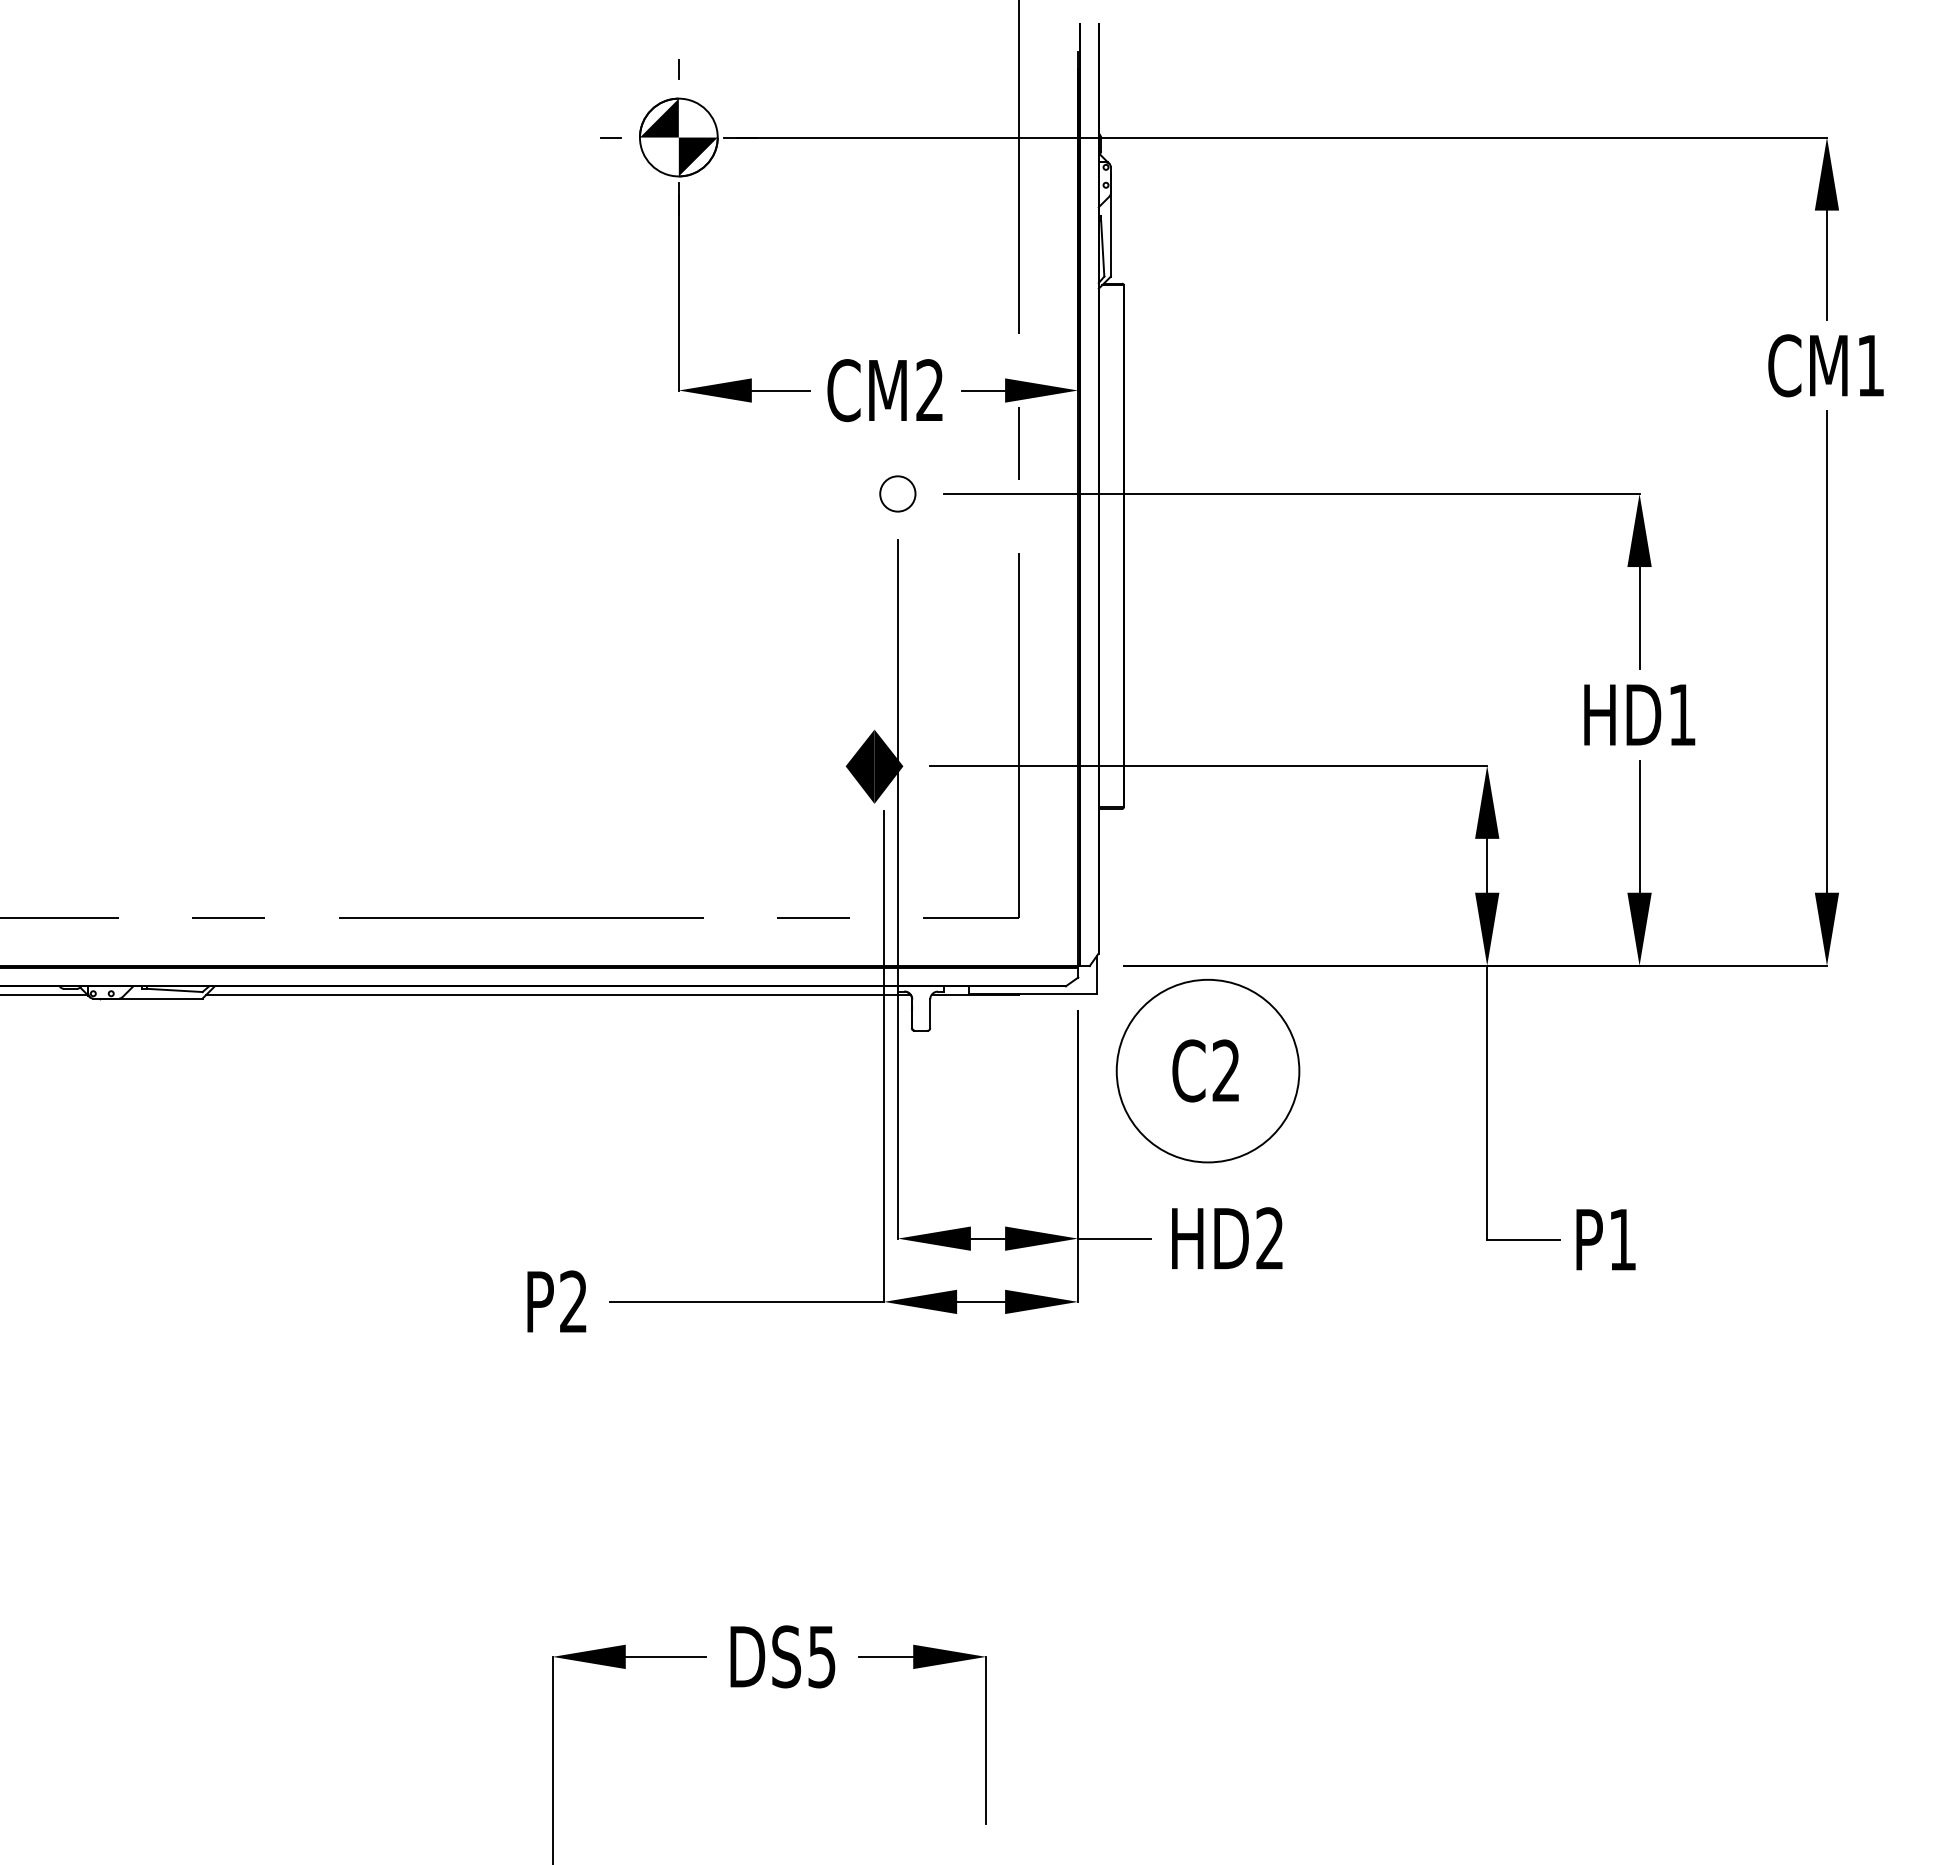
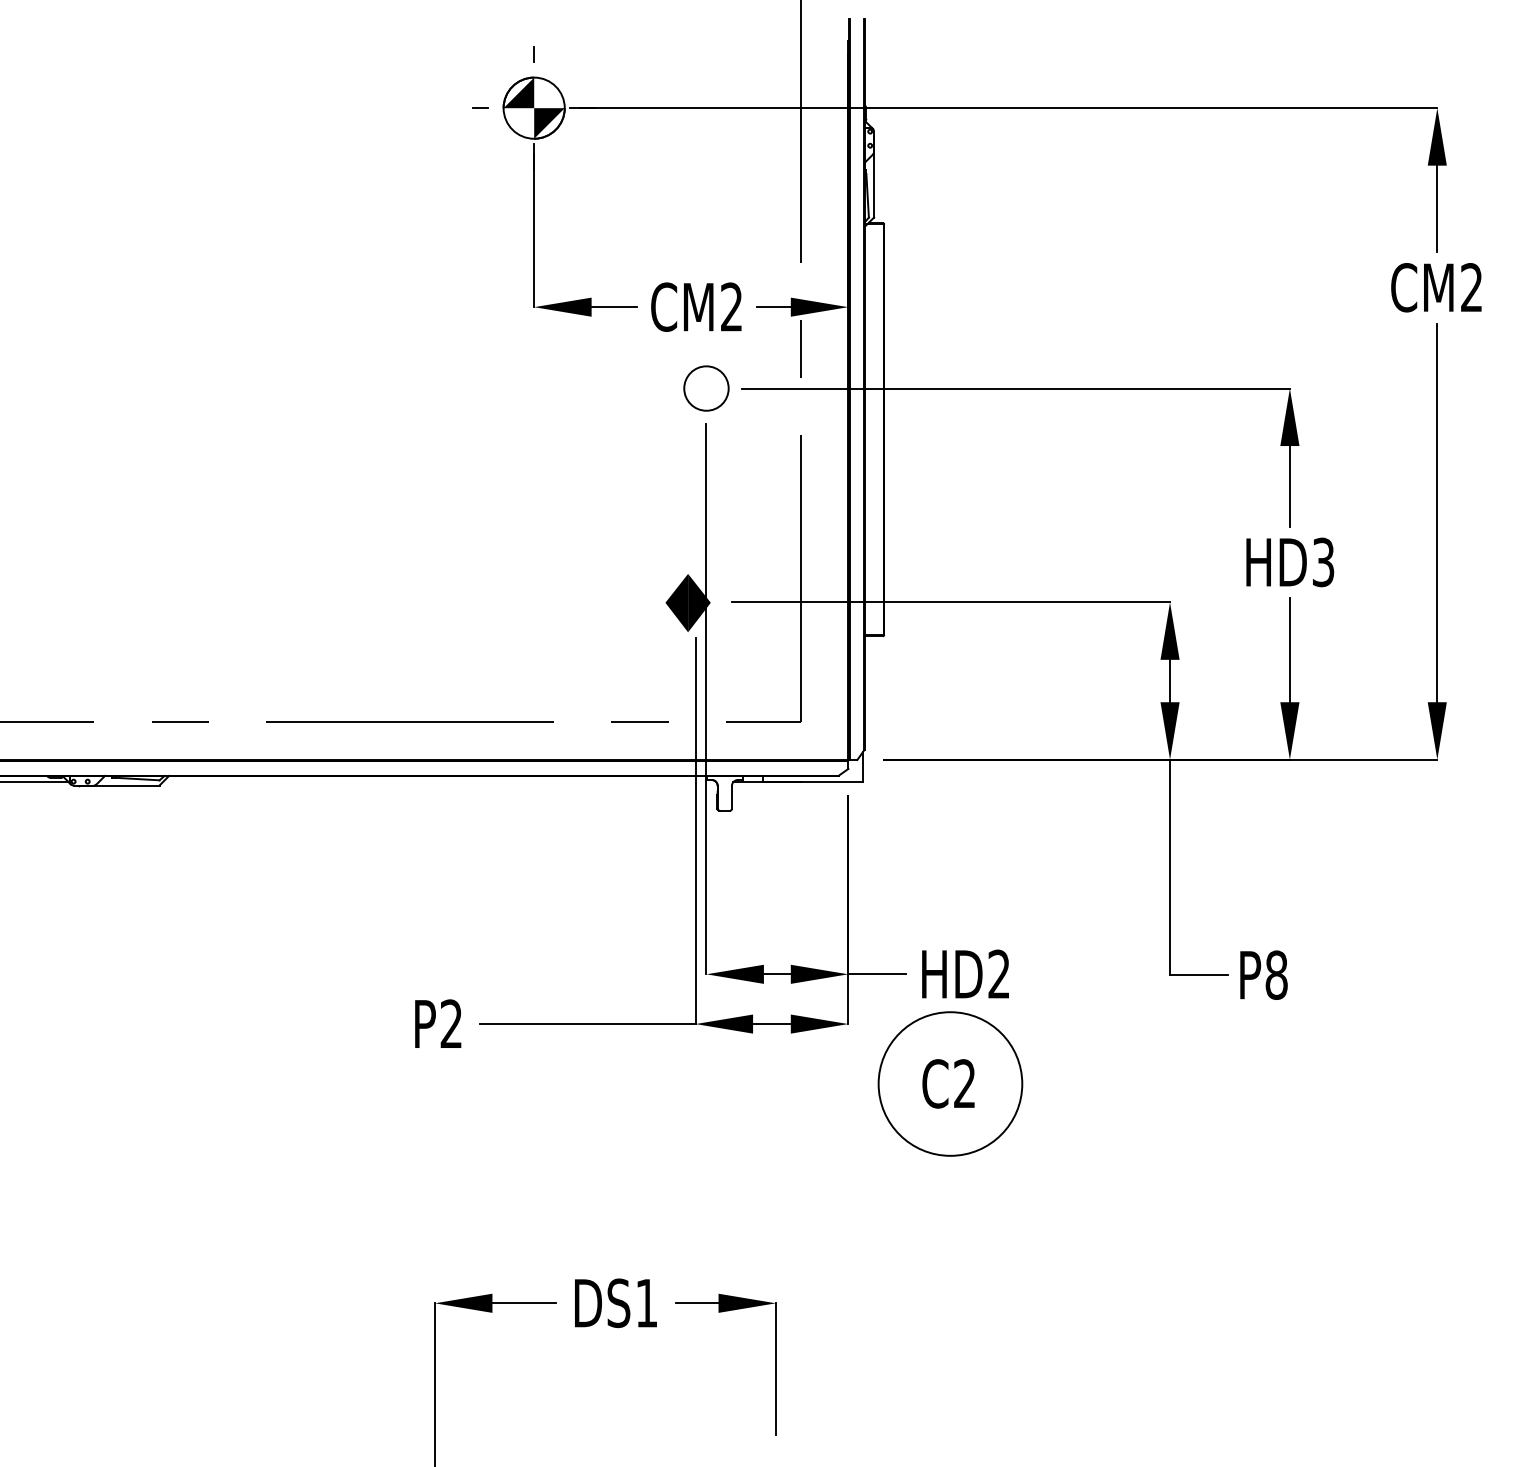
text: (1870, 365) -> (1471, 287), CM1 -> CM2
circle: (897, 493) -> (706, 388), size x1.6
text: (1681, 714) -> (1322, 562), HD1 -> HD3
line: (558, 994) -> (439, 782), removed
part: (1207, 1070) -> (950, 1083), moved
text: (1622, 1239) -> (1276, 974), P1 -> P8
text: (821, 1657) -> (646, 1303), DS5 -> DS1

